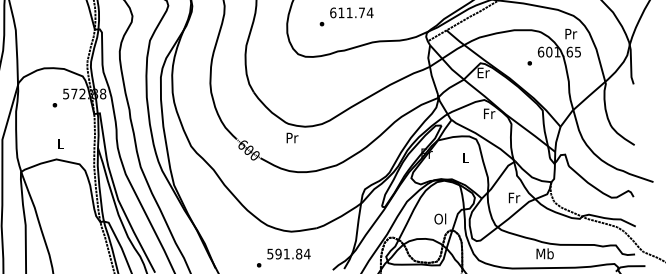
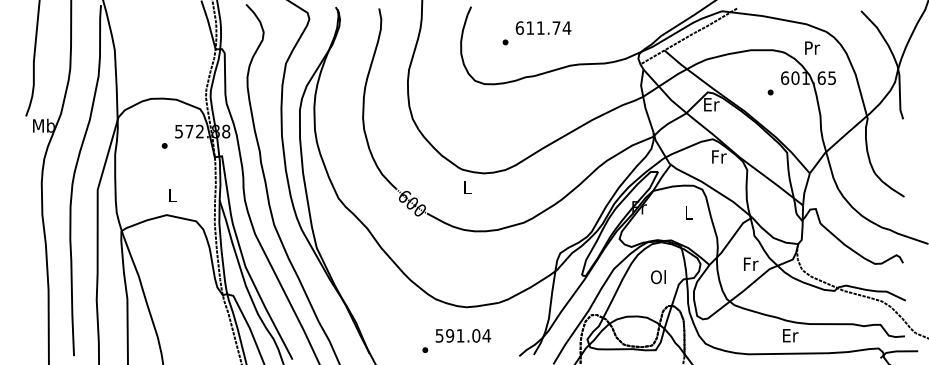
text: (571, 33) -> (812, 47), moved
text: (292, 137) -> (467, 187), Pr -> L
text: (440, 219) -> (658, 277), moved
text: (299, 253) -> (476, 335), 591.84 -> 591.04
text: (545, 253) -> (790, 335), Mb -> Er

